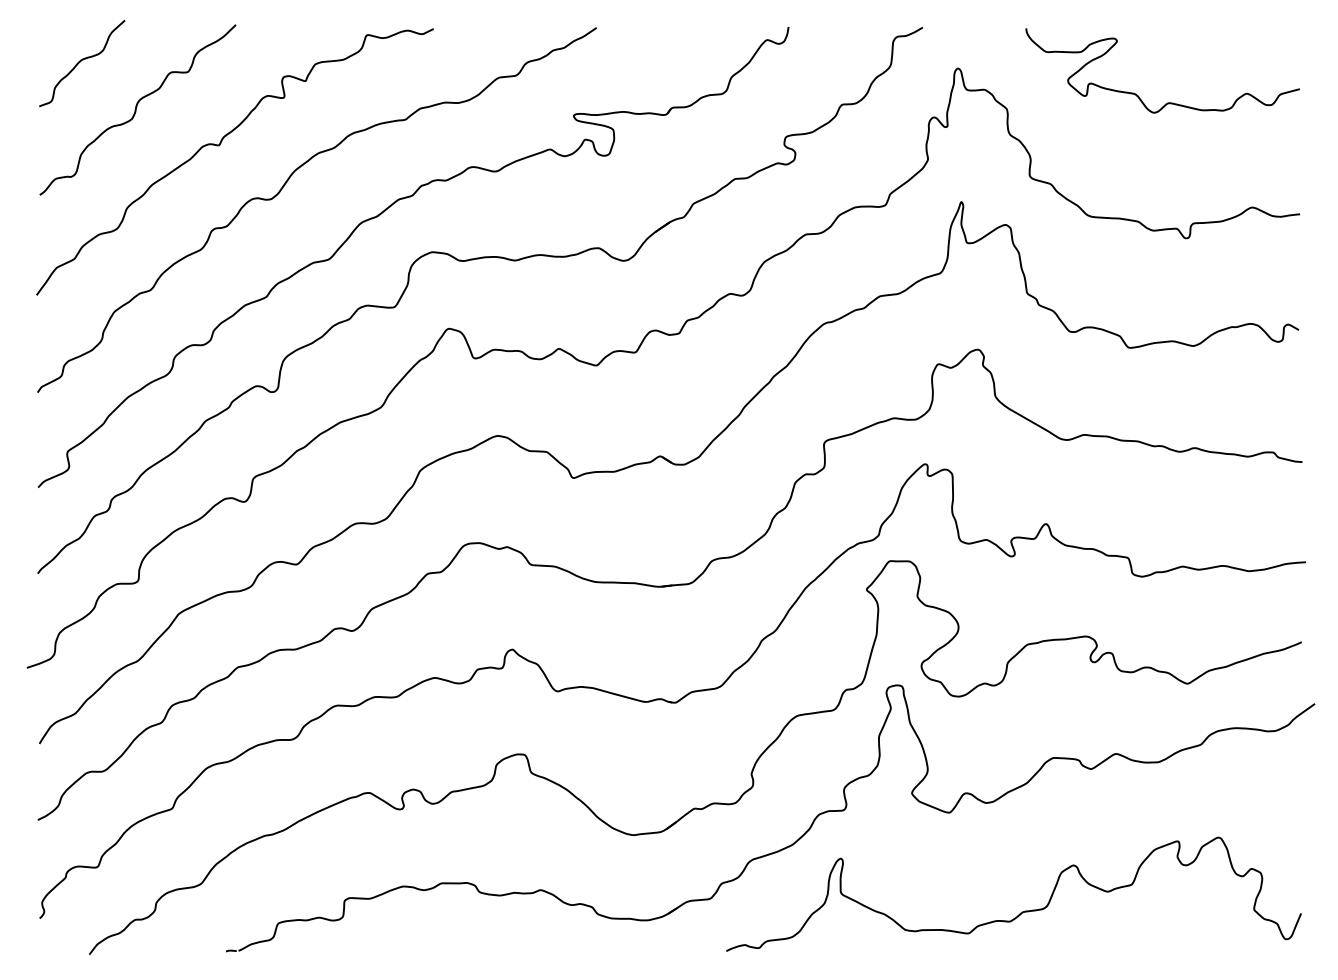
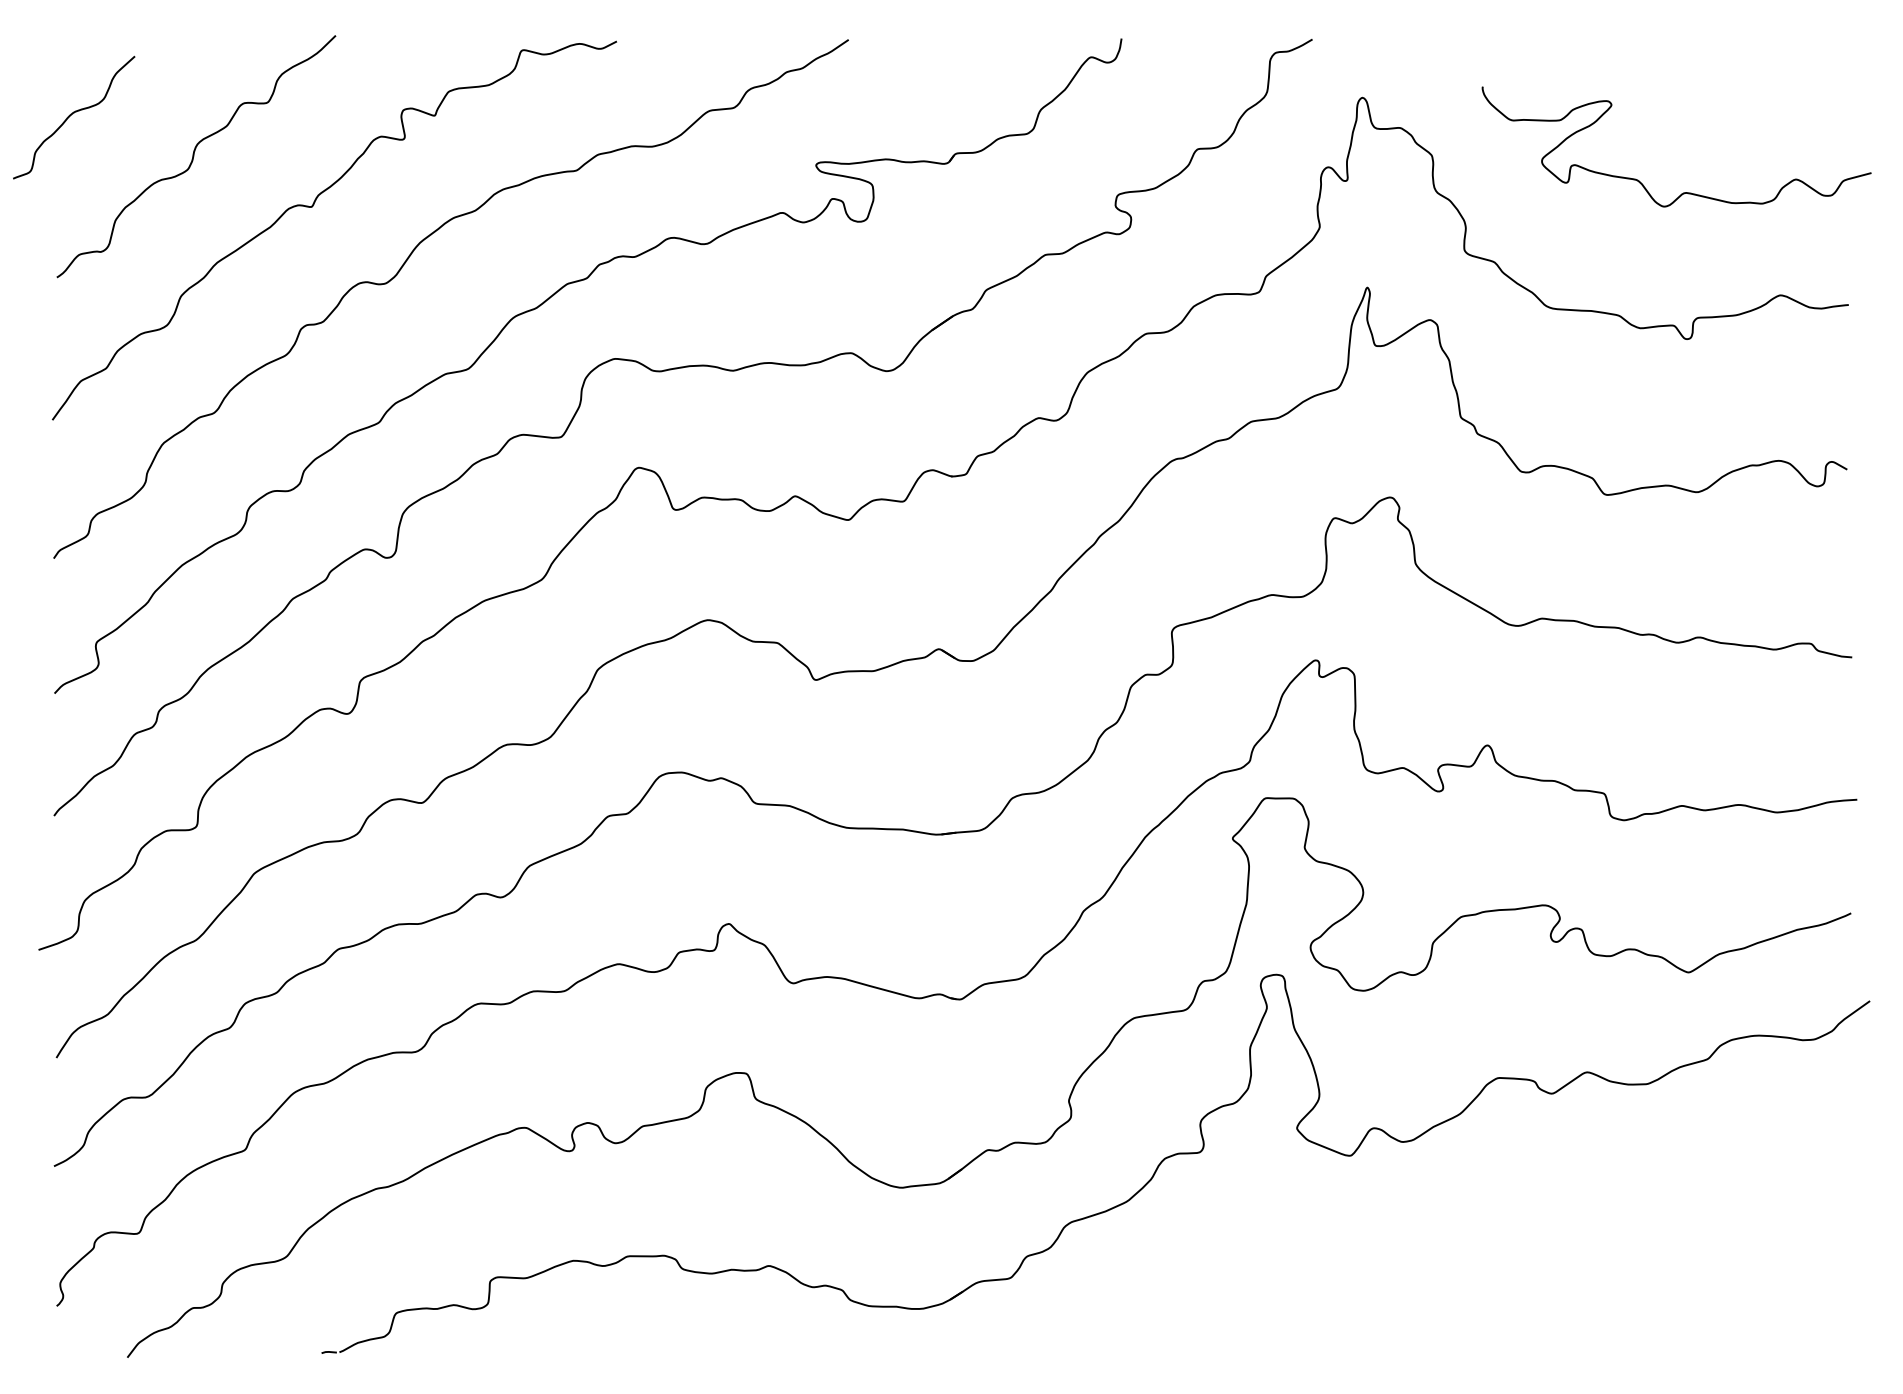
curve: (81, 61) -> (72, 114), moved
curve: (1167, 102) -> (1683, 192), moved
curve: (1022, 911) -> (1454, 1296), removed

